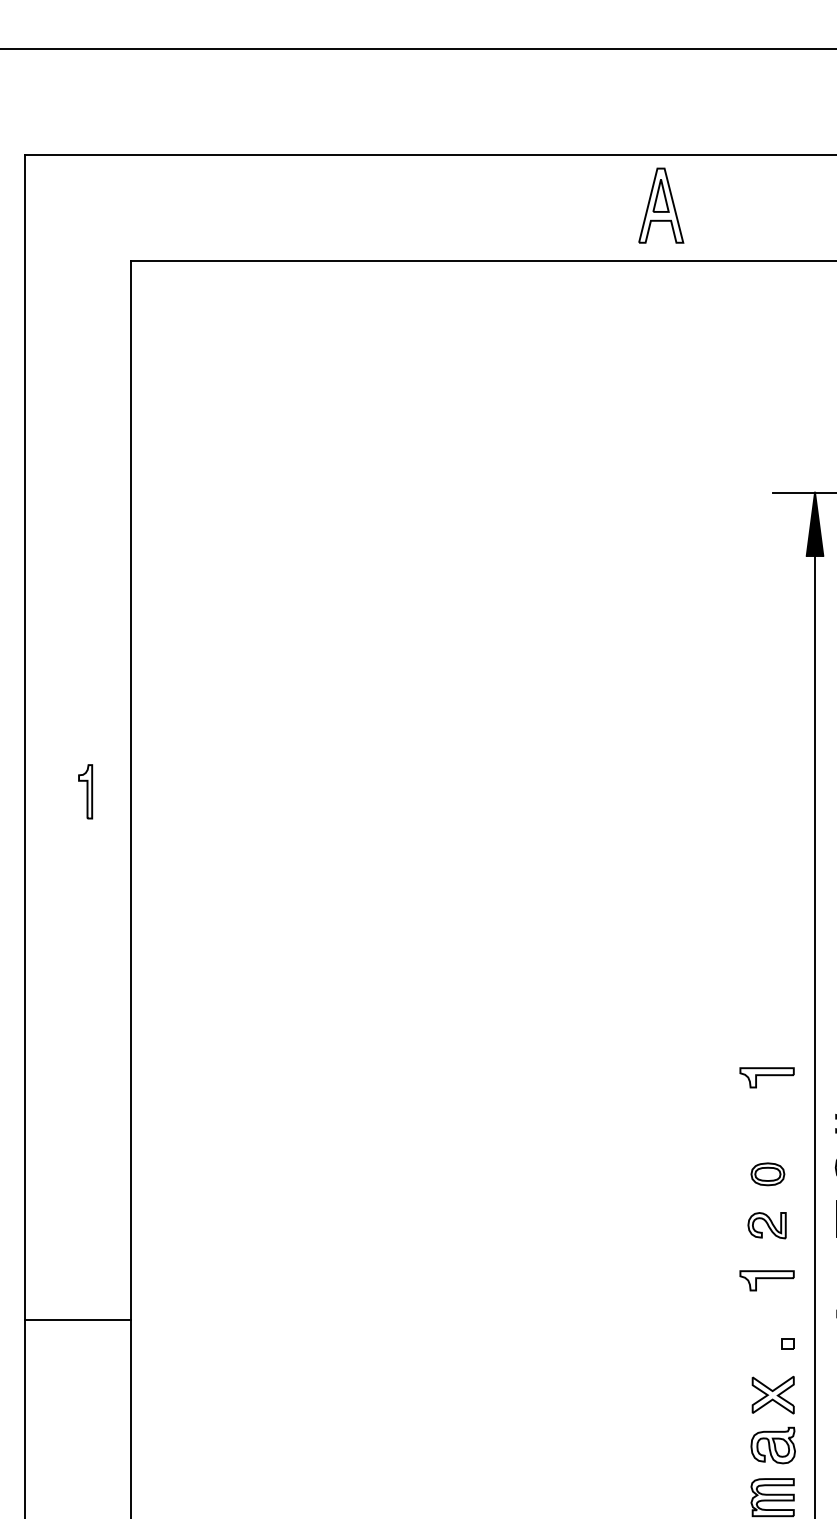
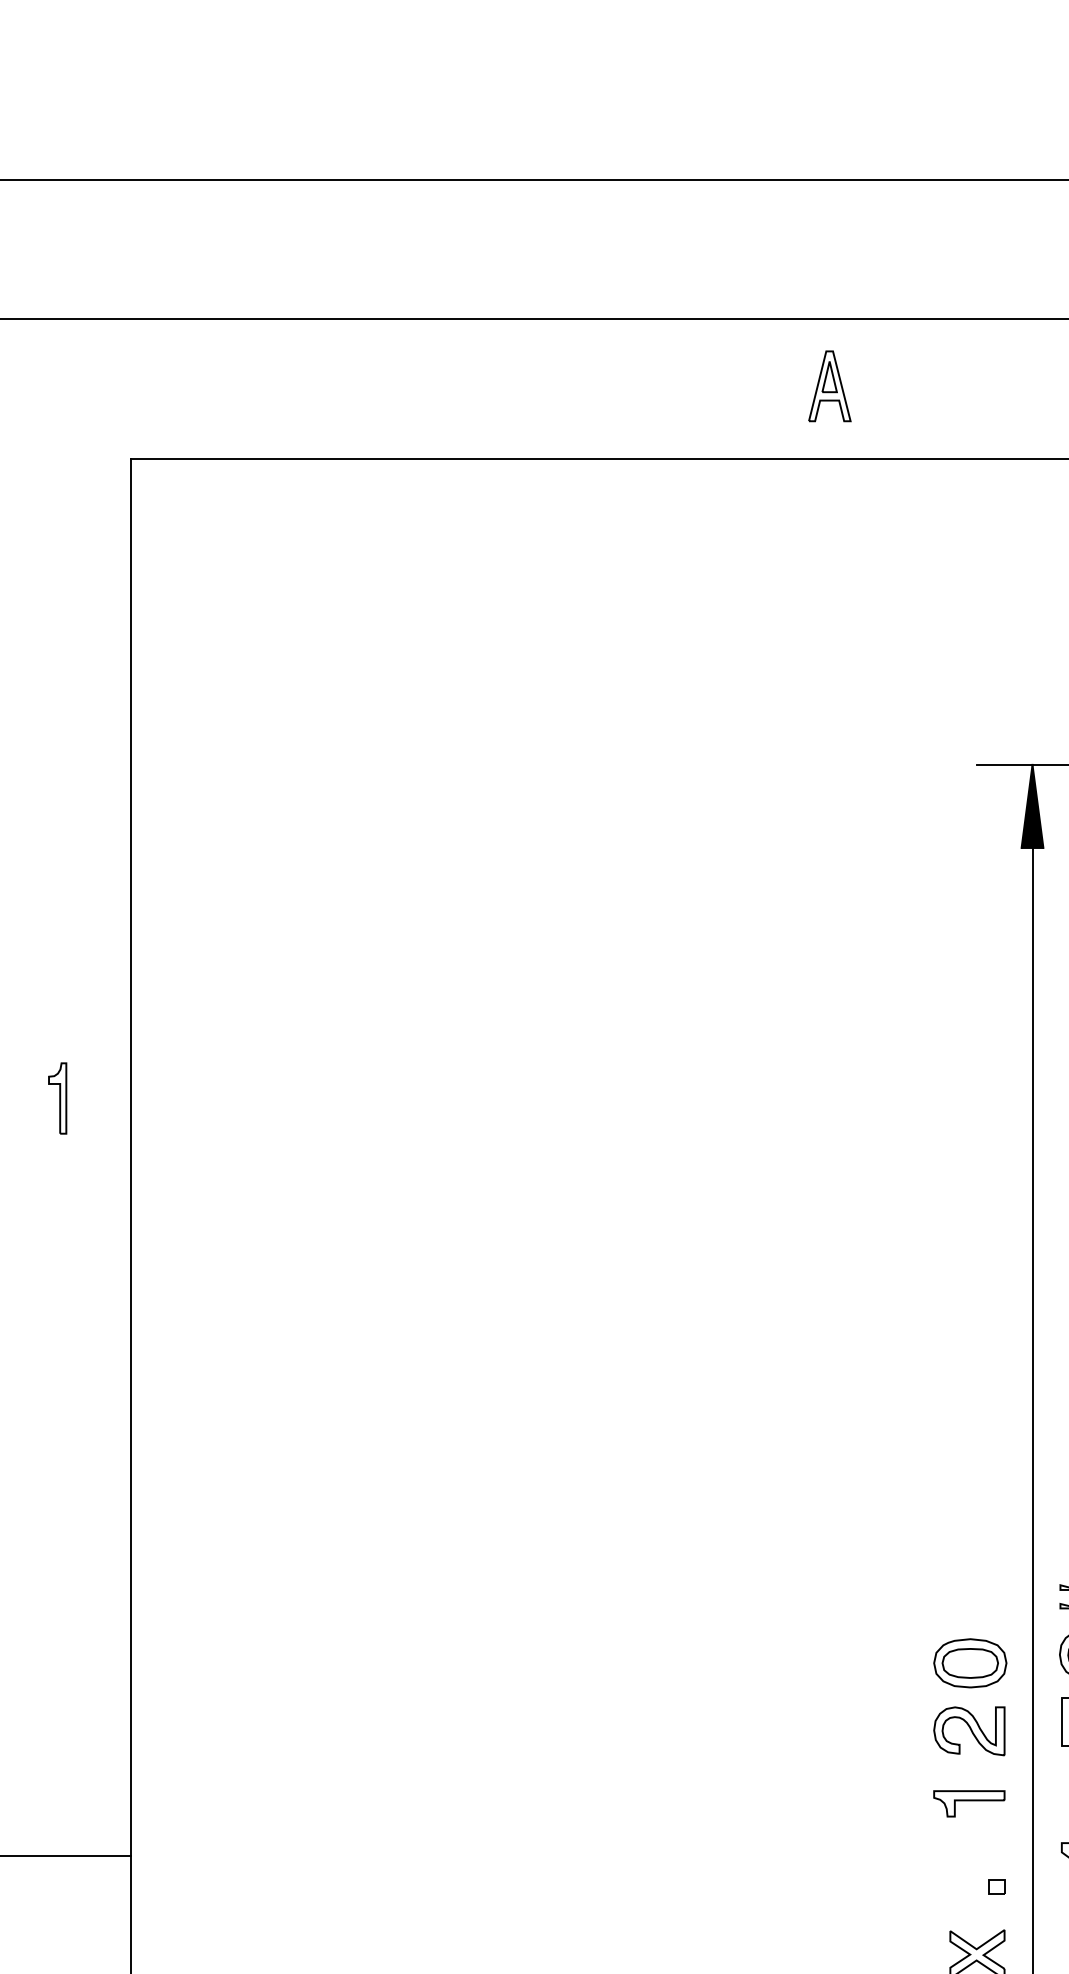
part: (661, 205) -> (830, 386), size x0.71
part: (85, 791) -> (57, 1098), moved
part: (766, 1077) -> (968, 1535), removed
part: (767, 1174) -> (969, 1663), size x1.67
part: (766, 1225) -> (968, 1730), size x1.43

